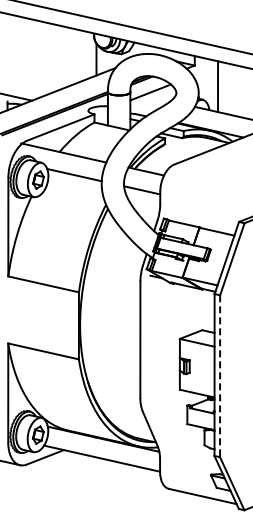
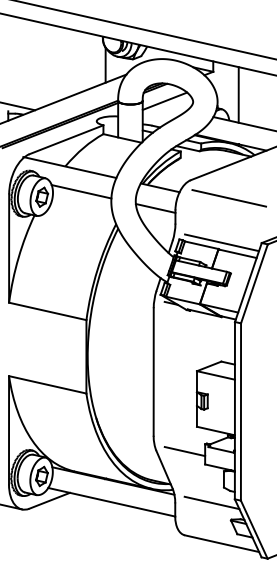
line: (208, 180) -> (228, 197), added
line: (202, 221) -> (221, 242), added
line: (220, 376) -> (241, 412), dashed -> solid
line: (168, 412) -> (184, 451), added
line: (193, 458) -> (211, 502), added

